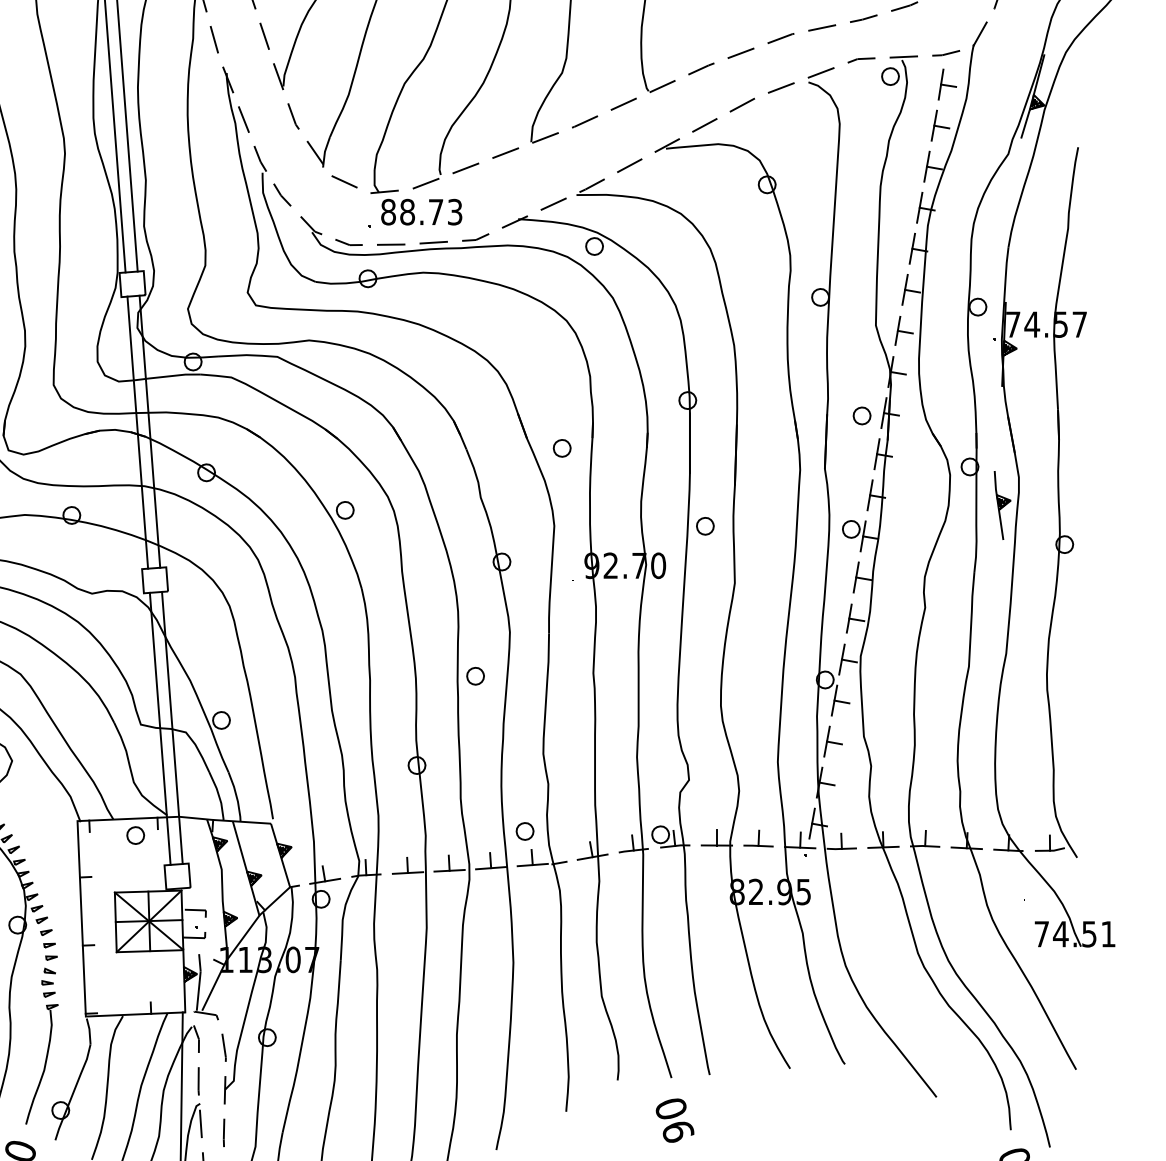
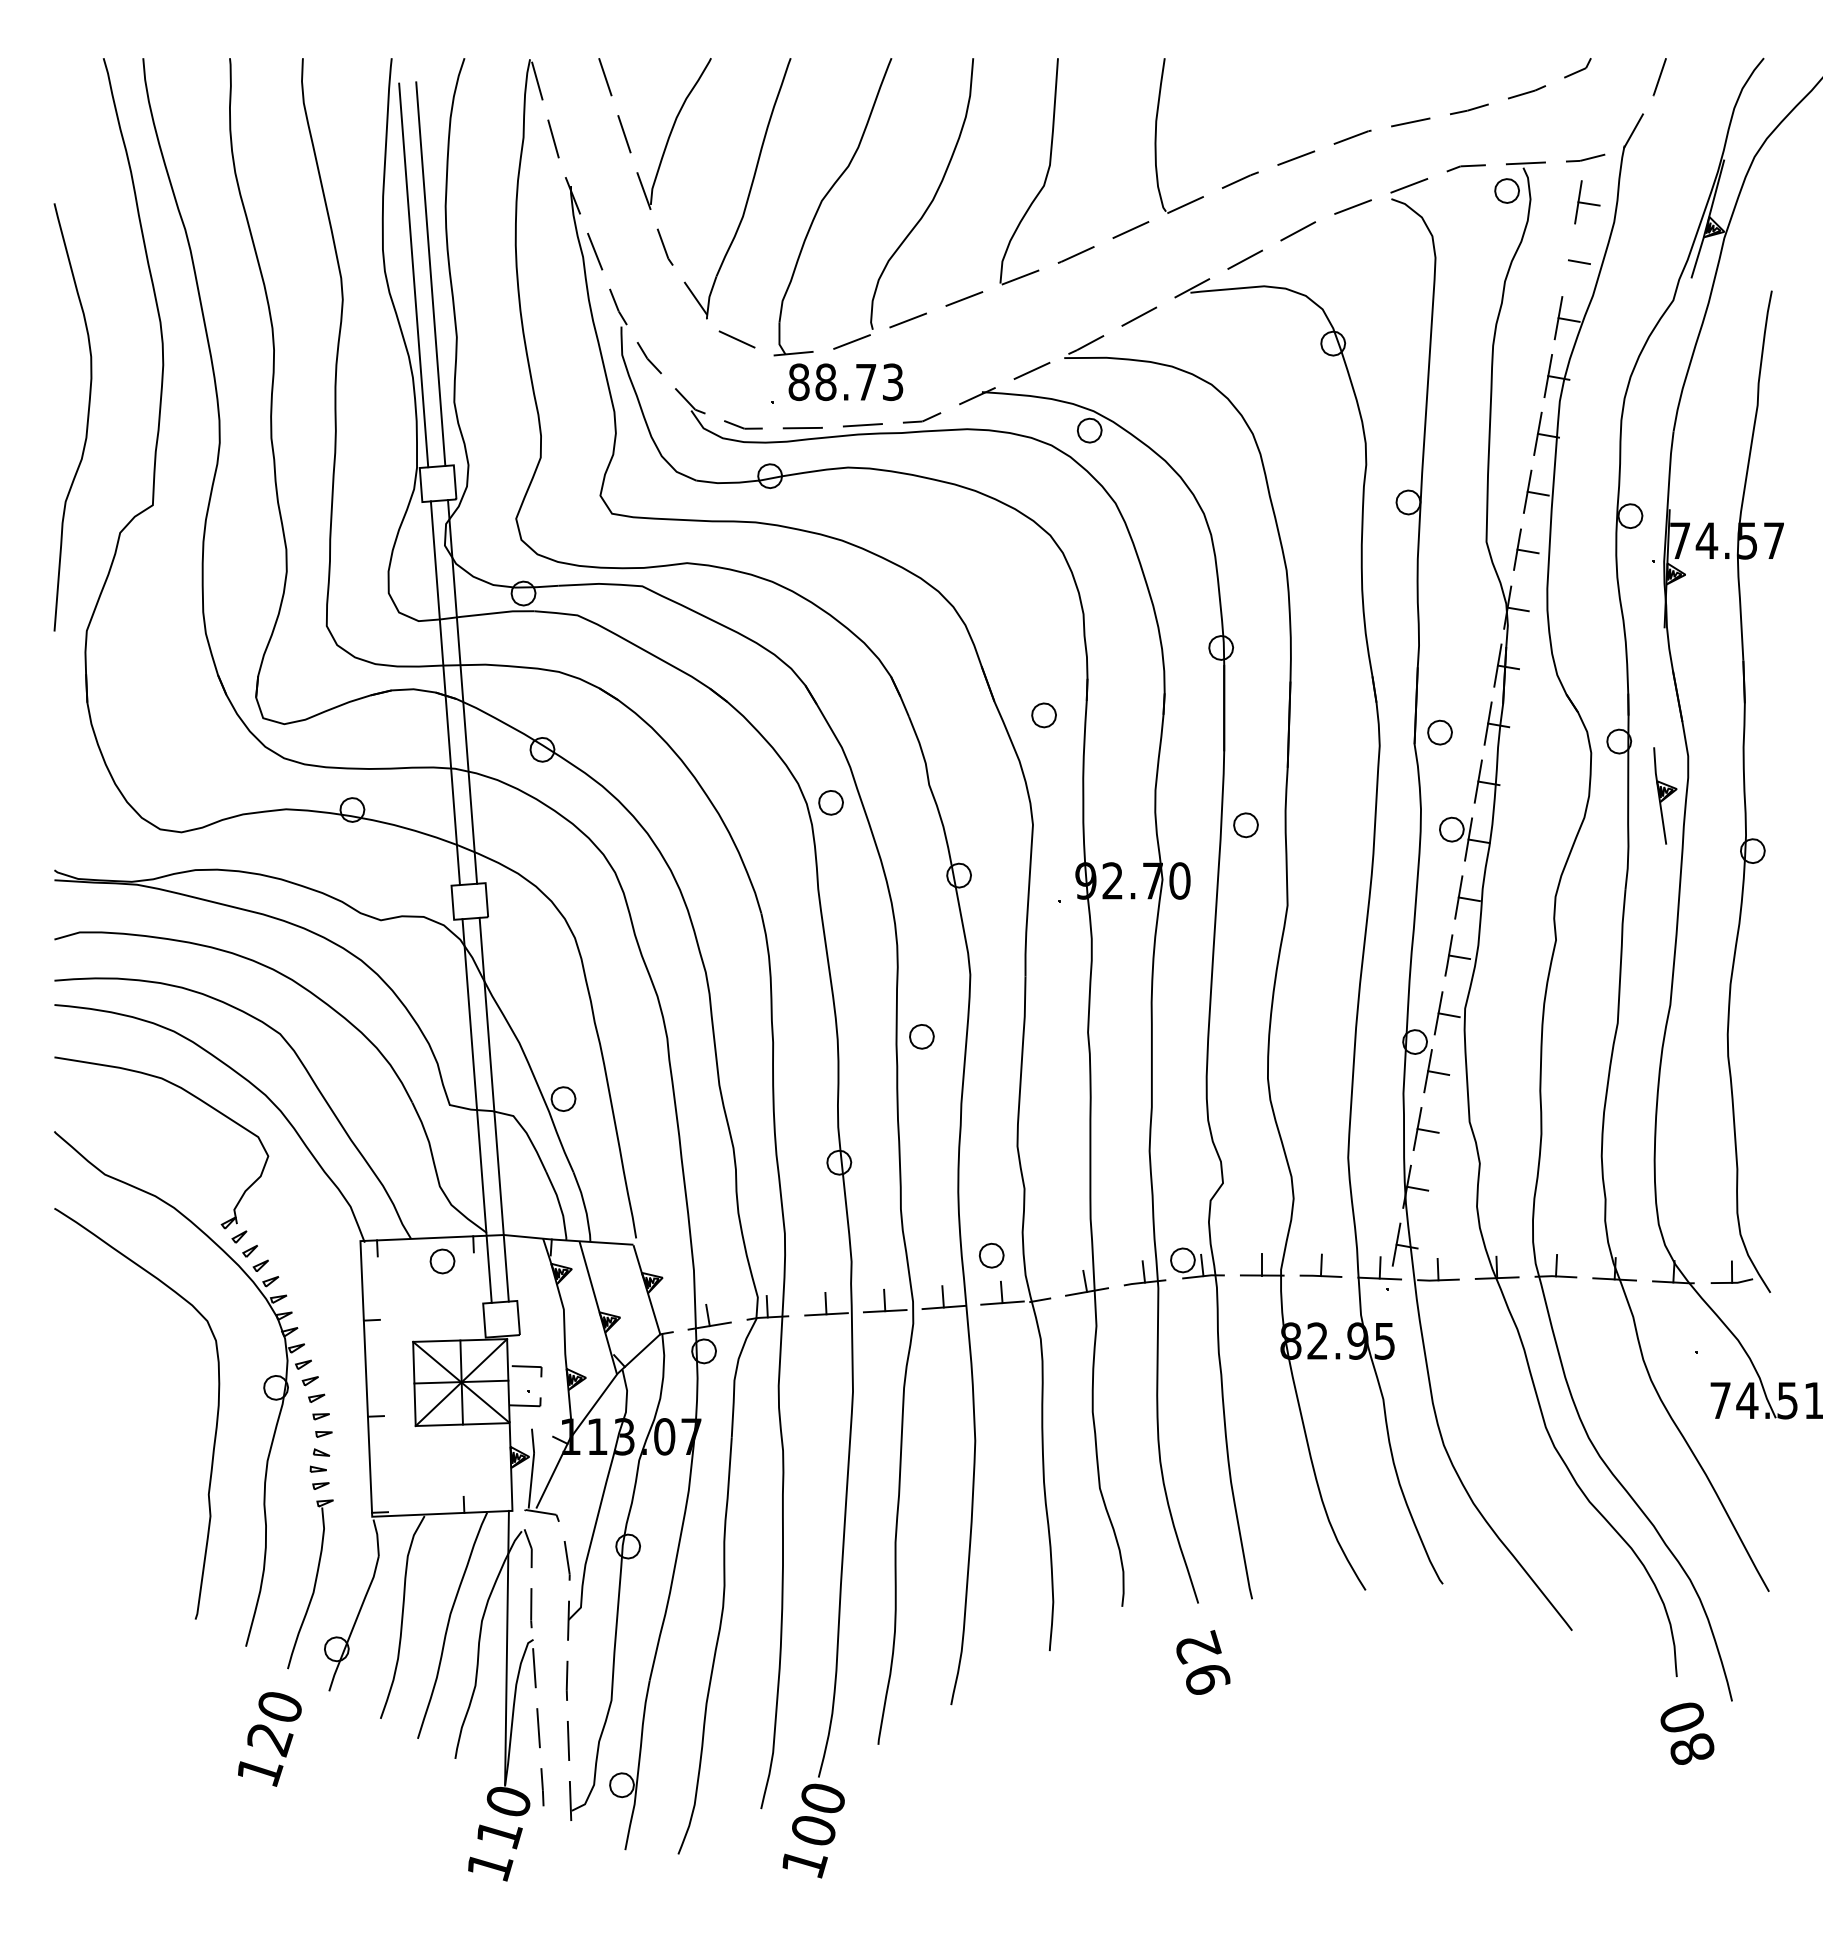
line: (934, 125) -> (1568, 260), removed
part: (861, 415) -> (1439, 732), moved
part: (344, 510) -> (830, 802), moved
text: (671, 1109) -> (1198, 1647), 90 -> 92

